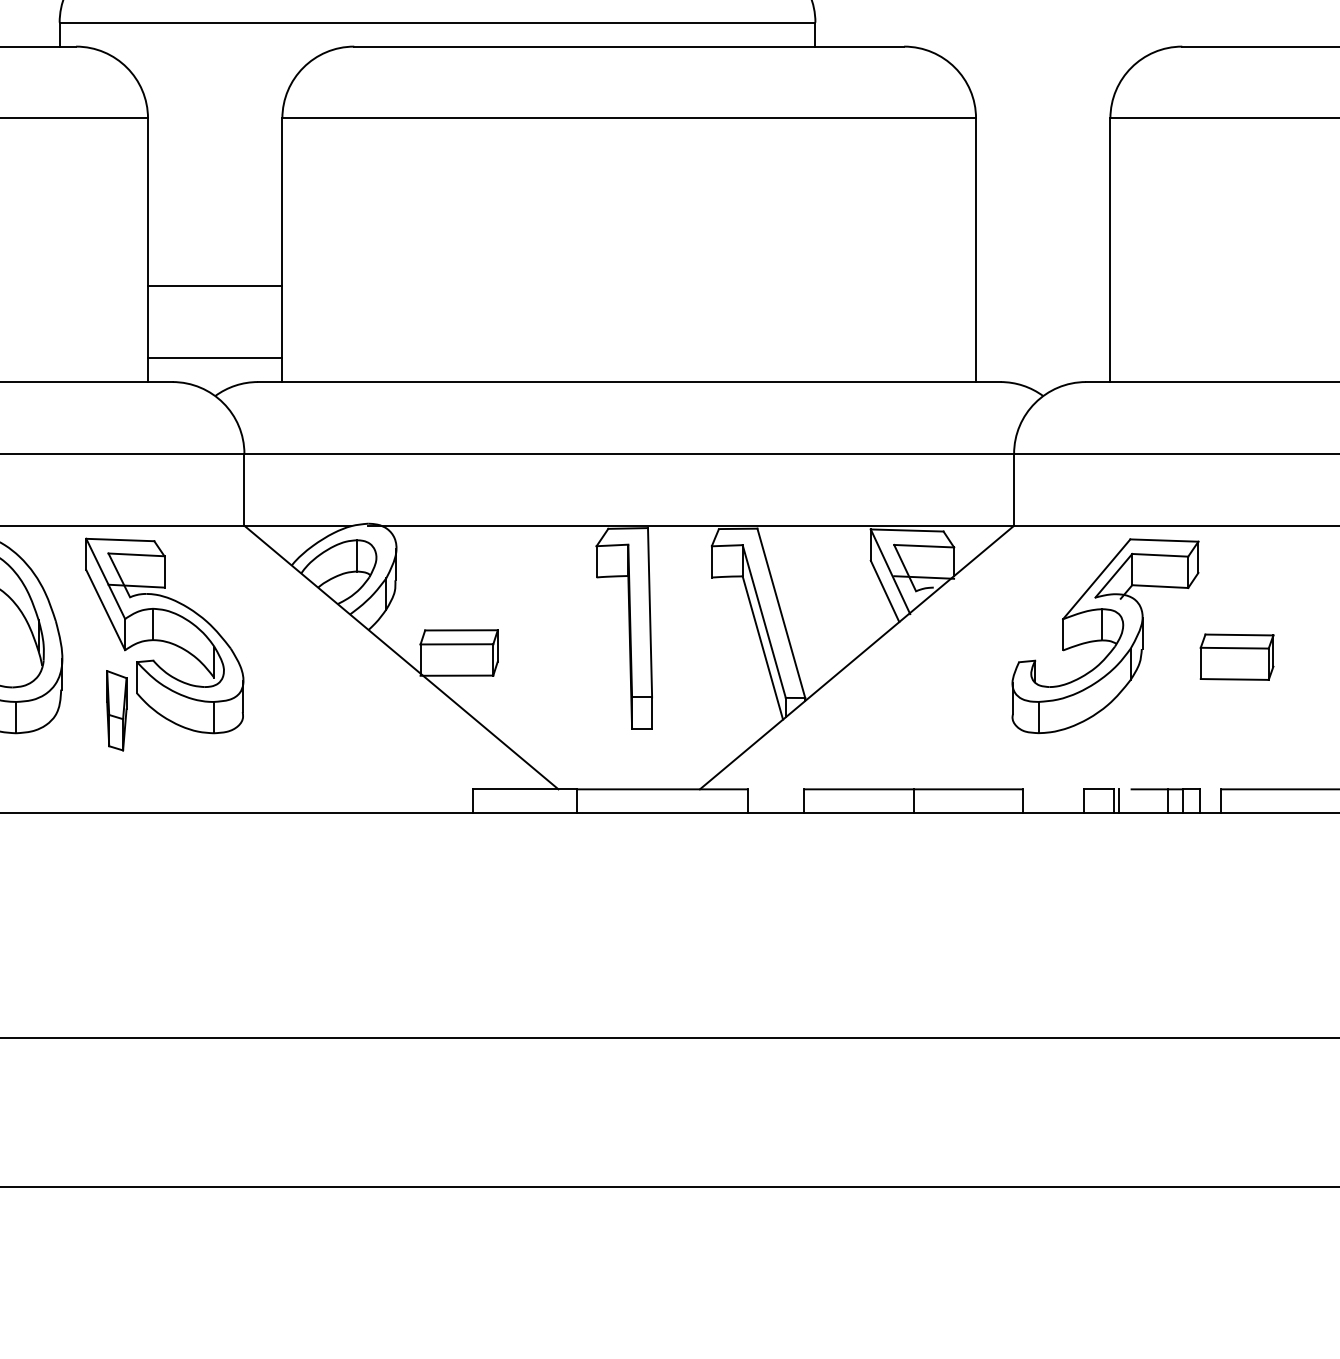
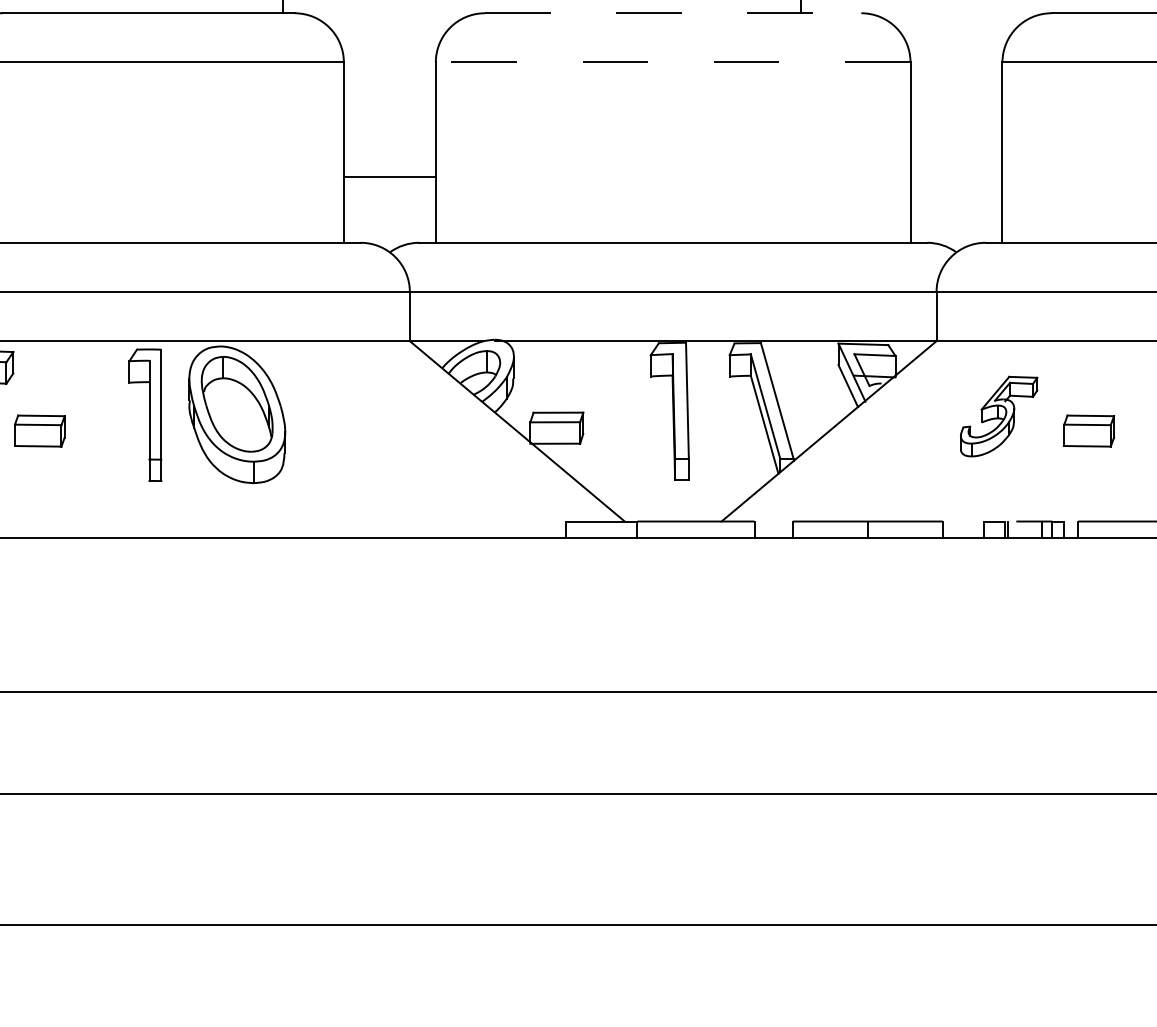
line: (629, 46) -> (673, 13), solid -> dashed
line: (628, 118) -> (672, 62), solid -> dashed
line: (214, 358) -> (389, 226), removed
part: (1104, 635) -> (998, 416), size x0.6
part: (164, 644) -> (355, 422), removed

